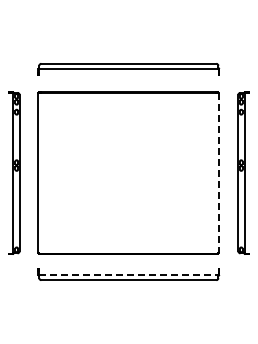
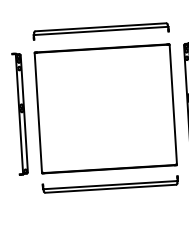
line: (219, 173) -> (173, 105), dashed -> solid
line: (128, 275) -> (110, 185), dashed -> solid

